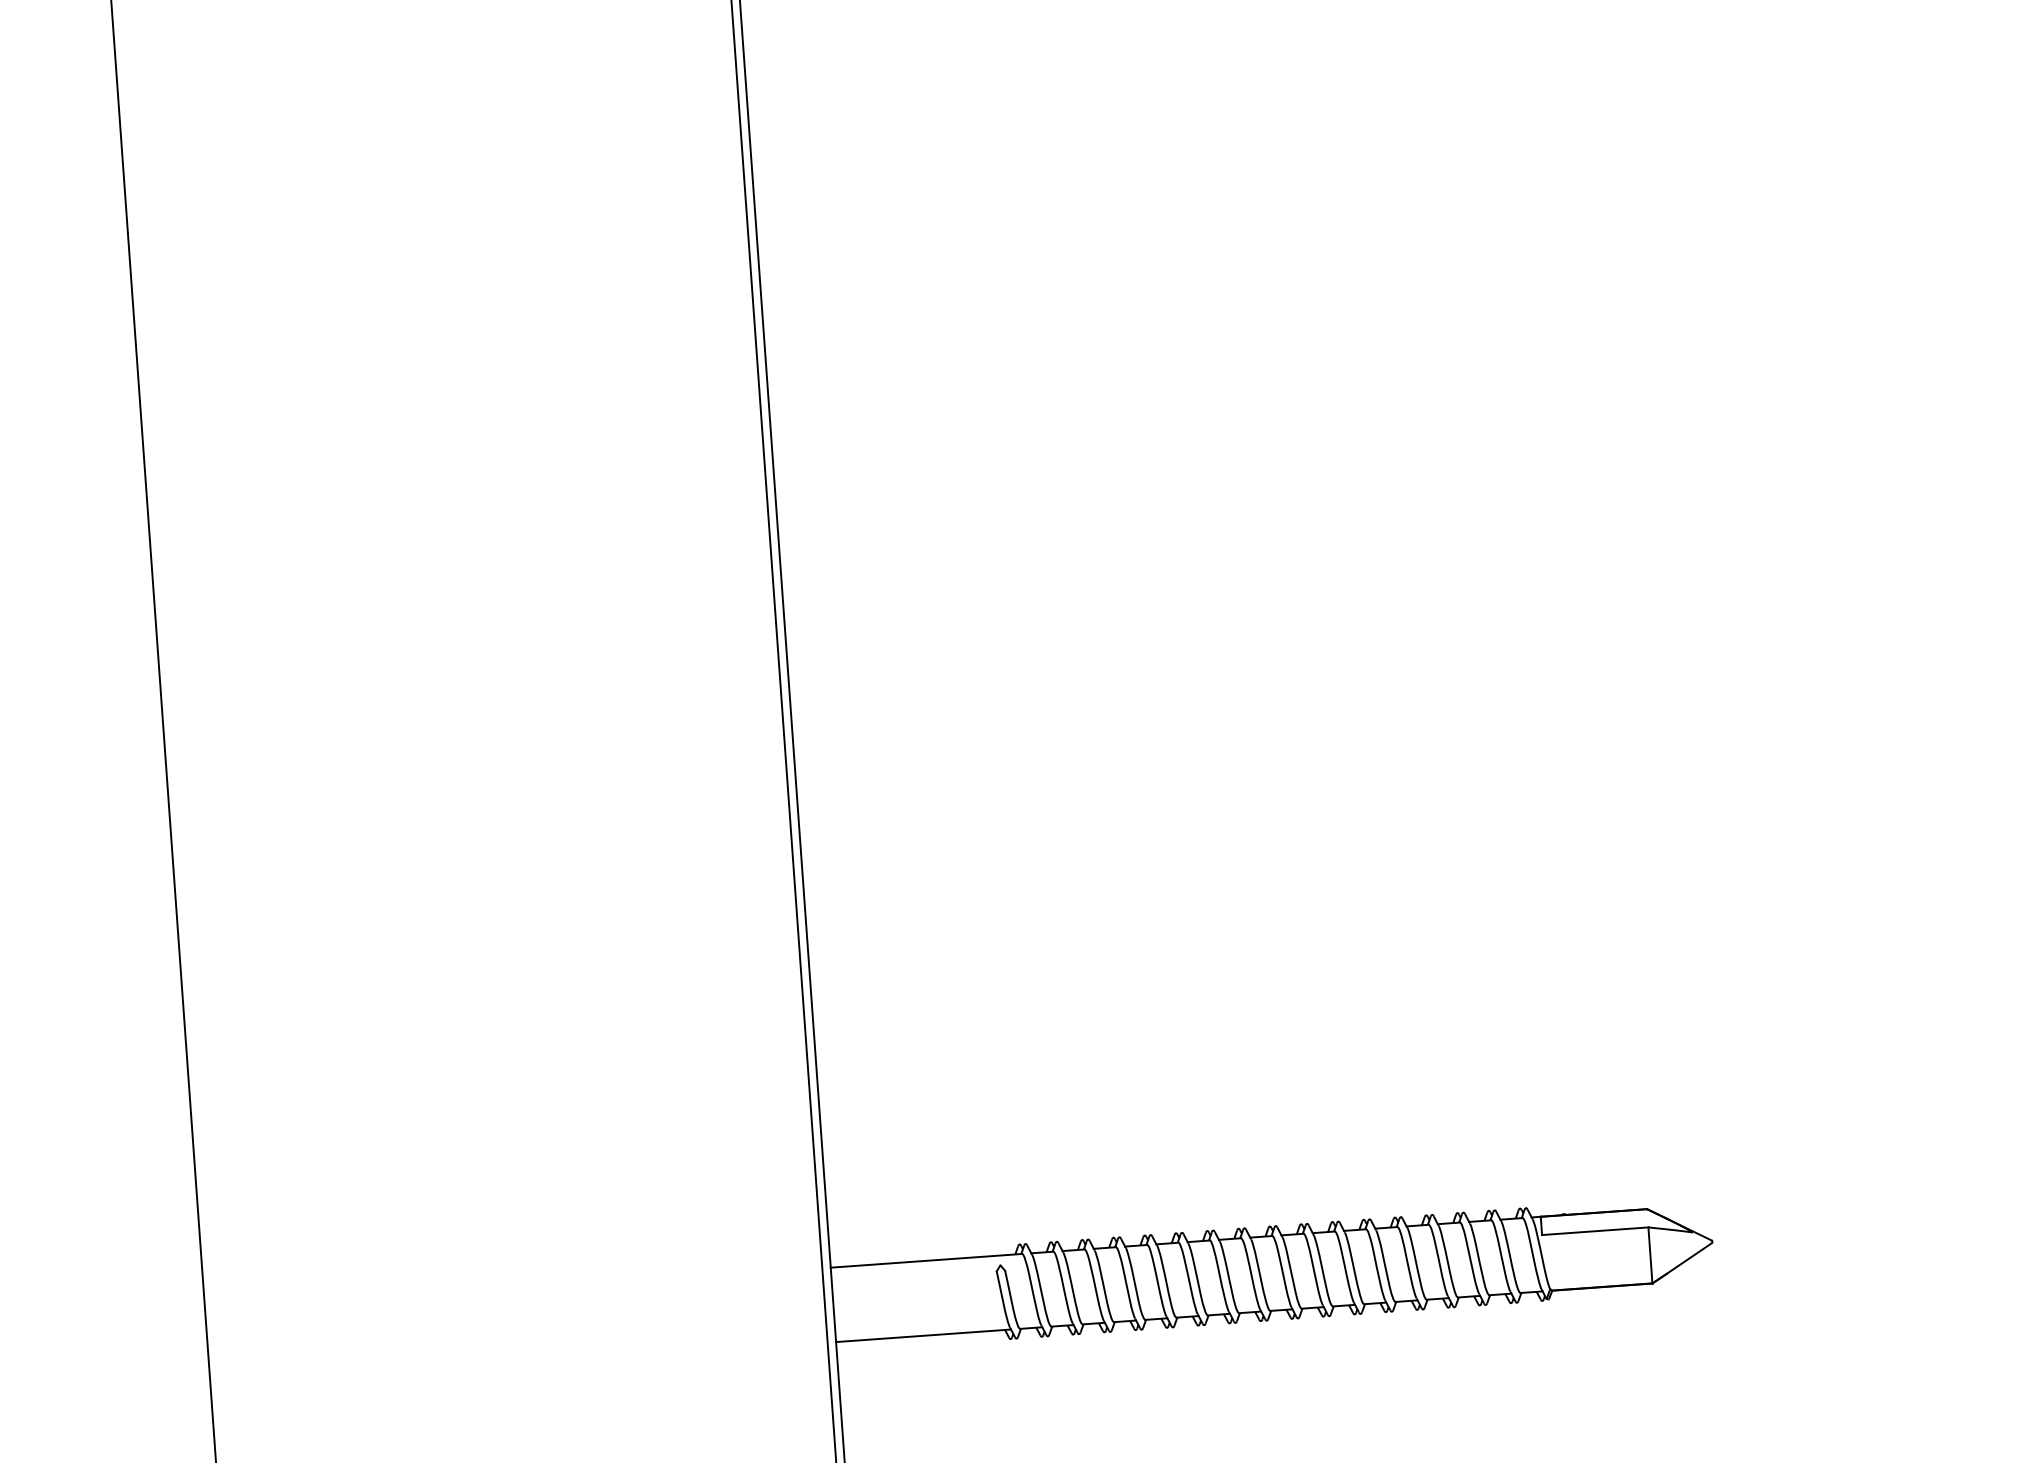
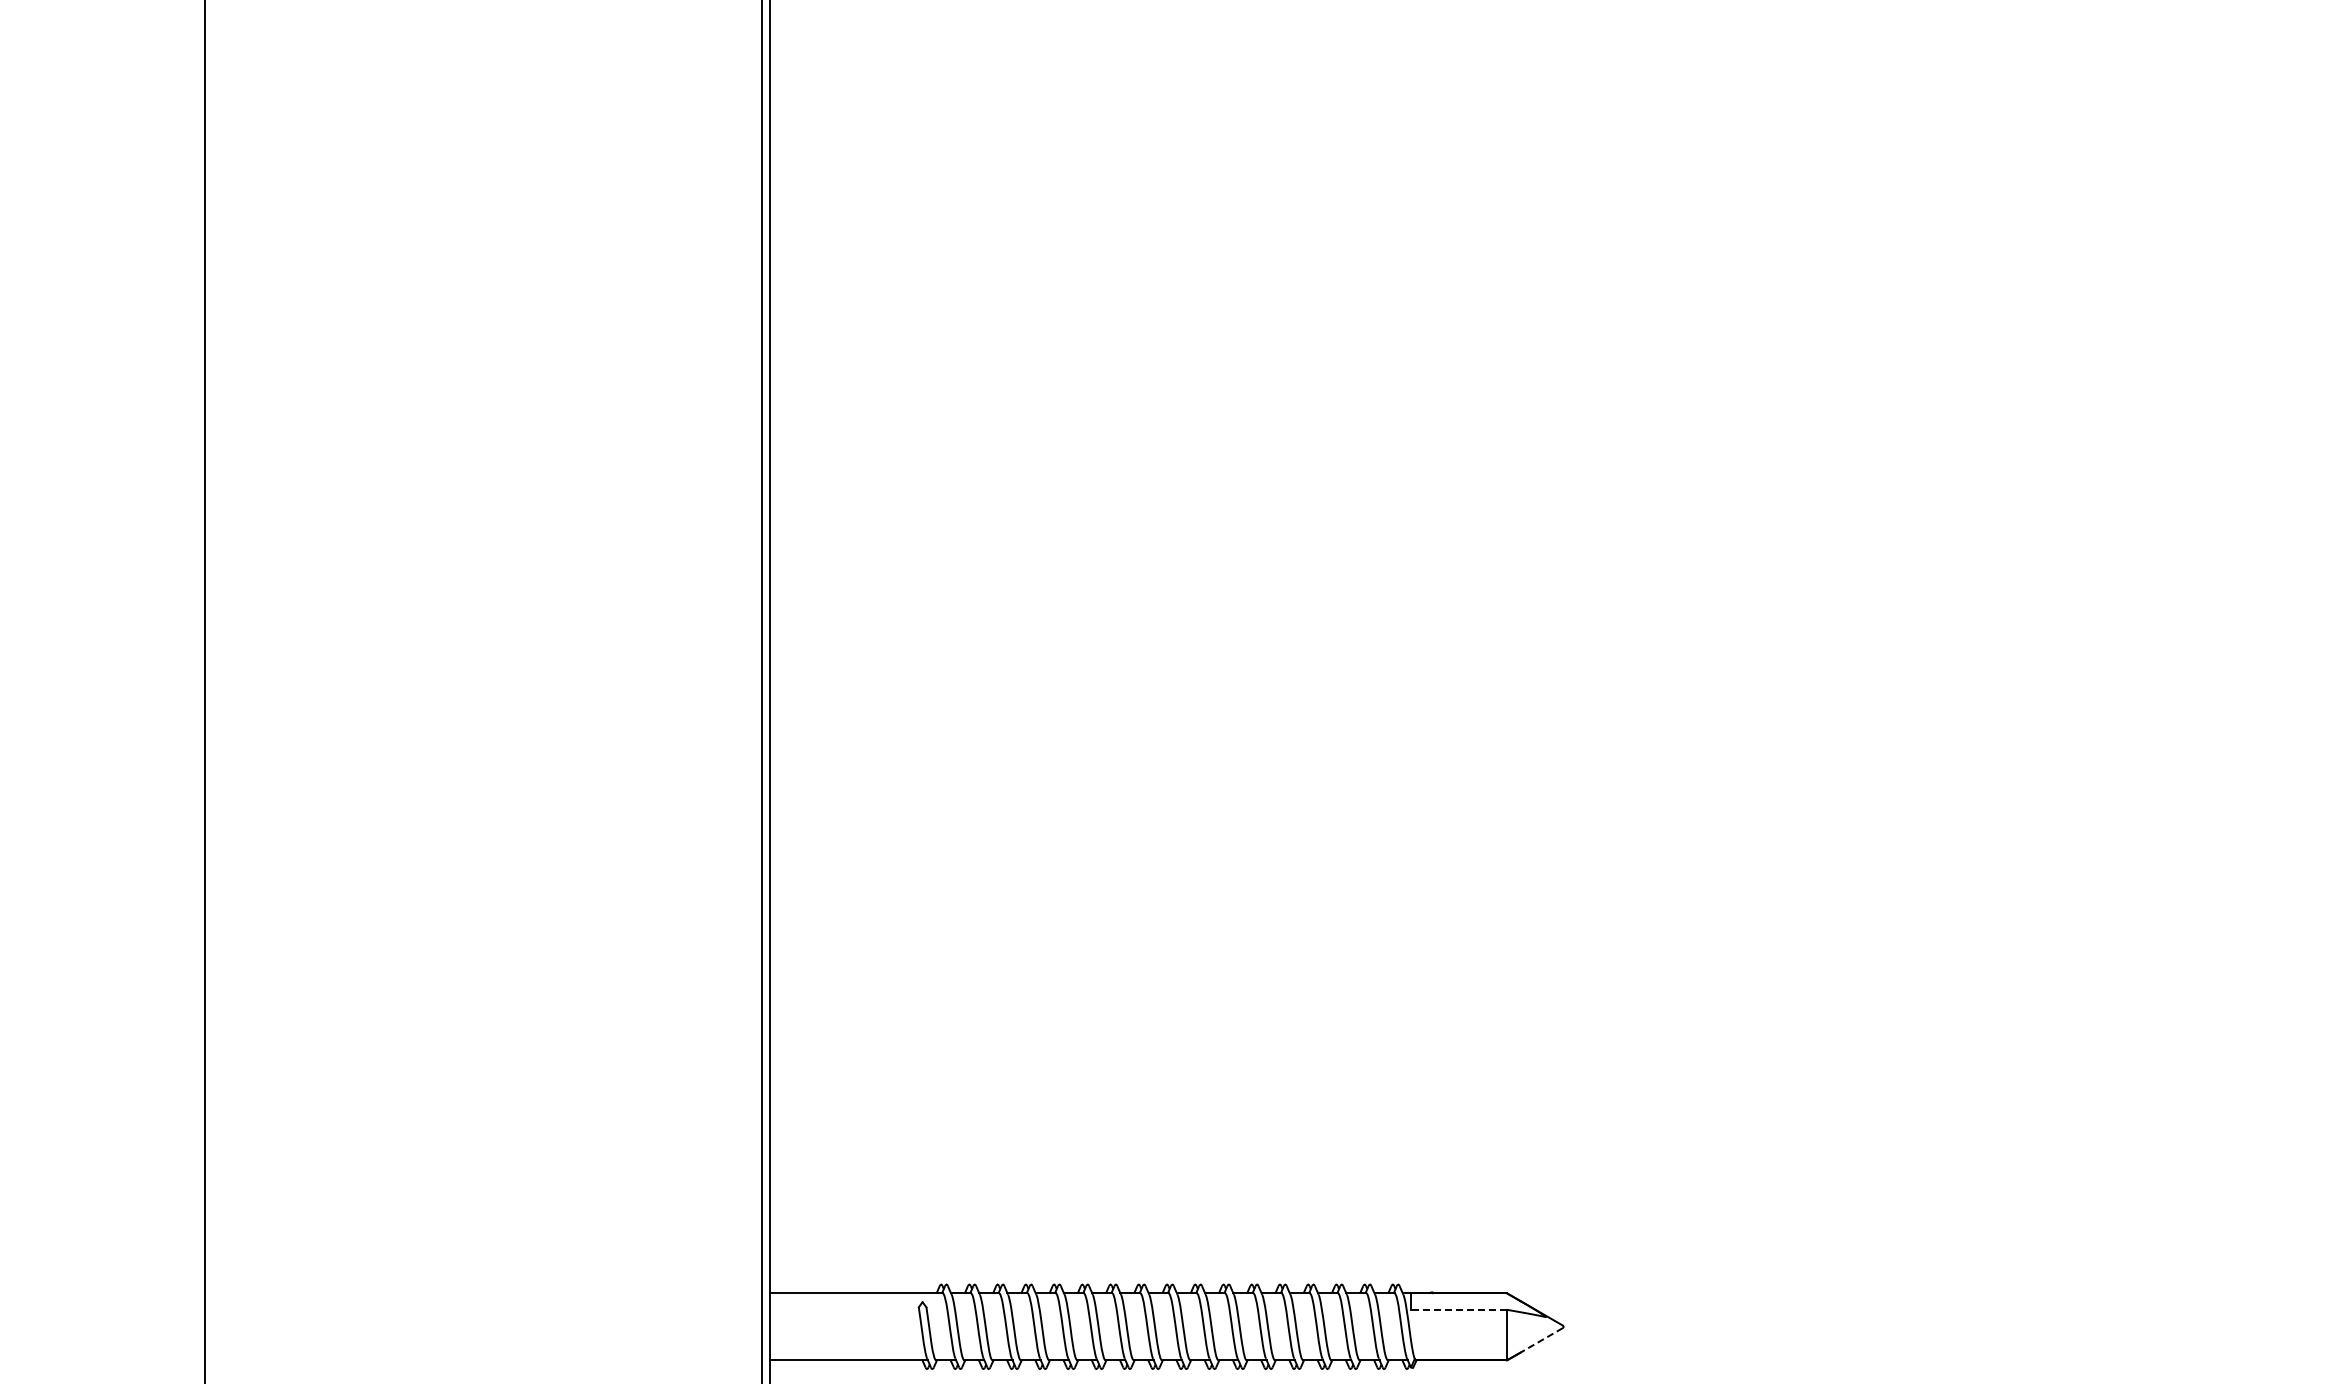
line: (1594, 1230) -> (1458, 1309), solid -> dashed
line: (1689, 1258) -> (1541, 1340), solid -> dashed

